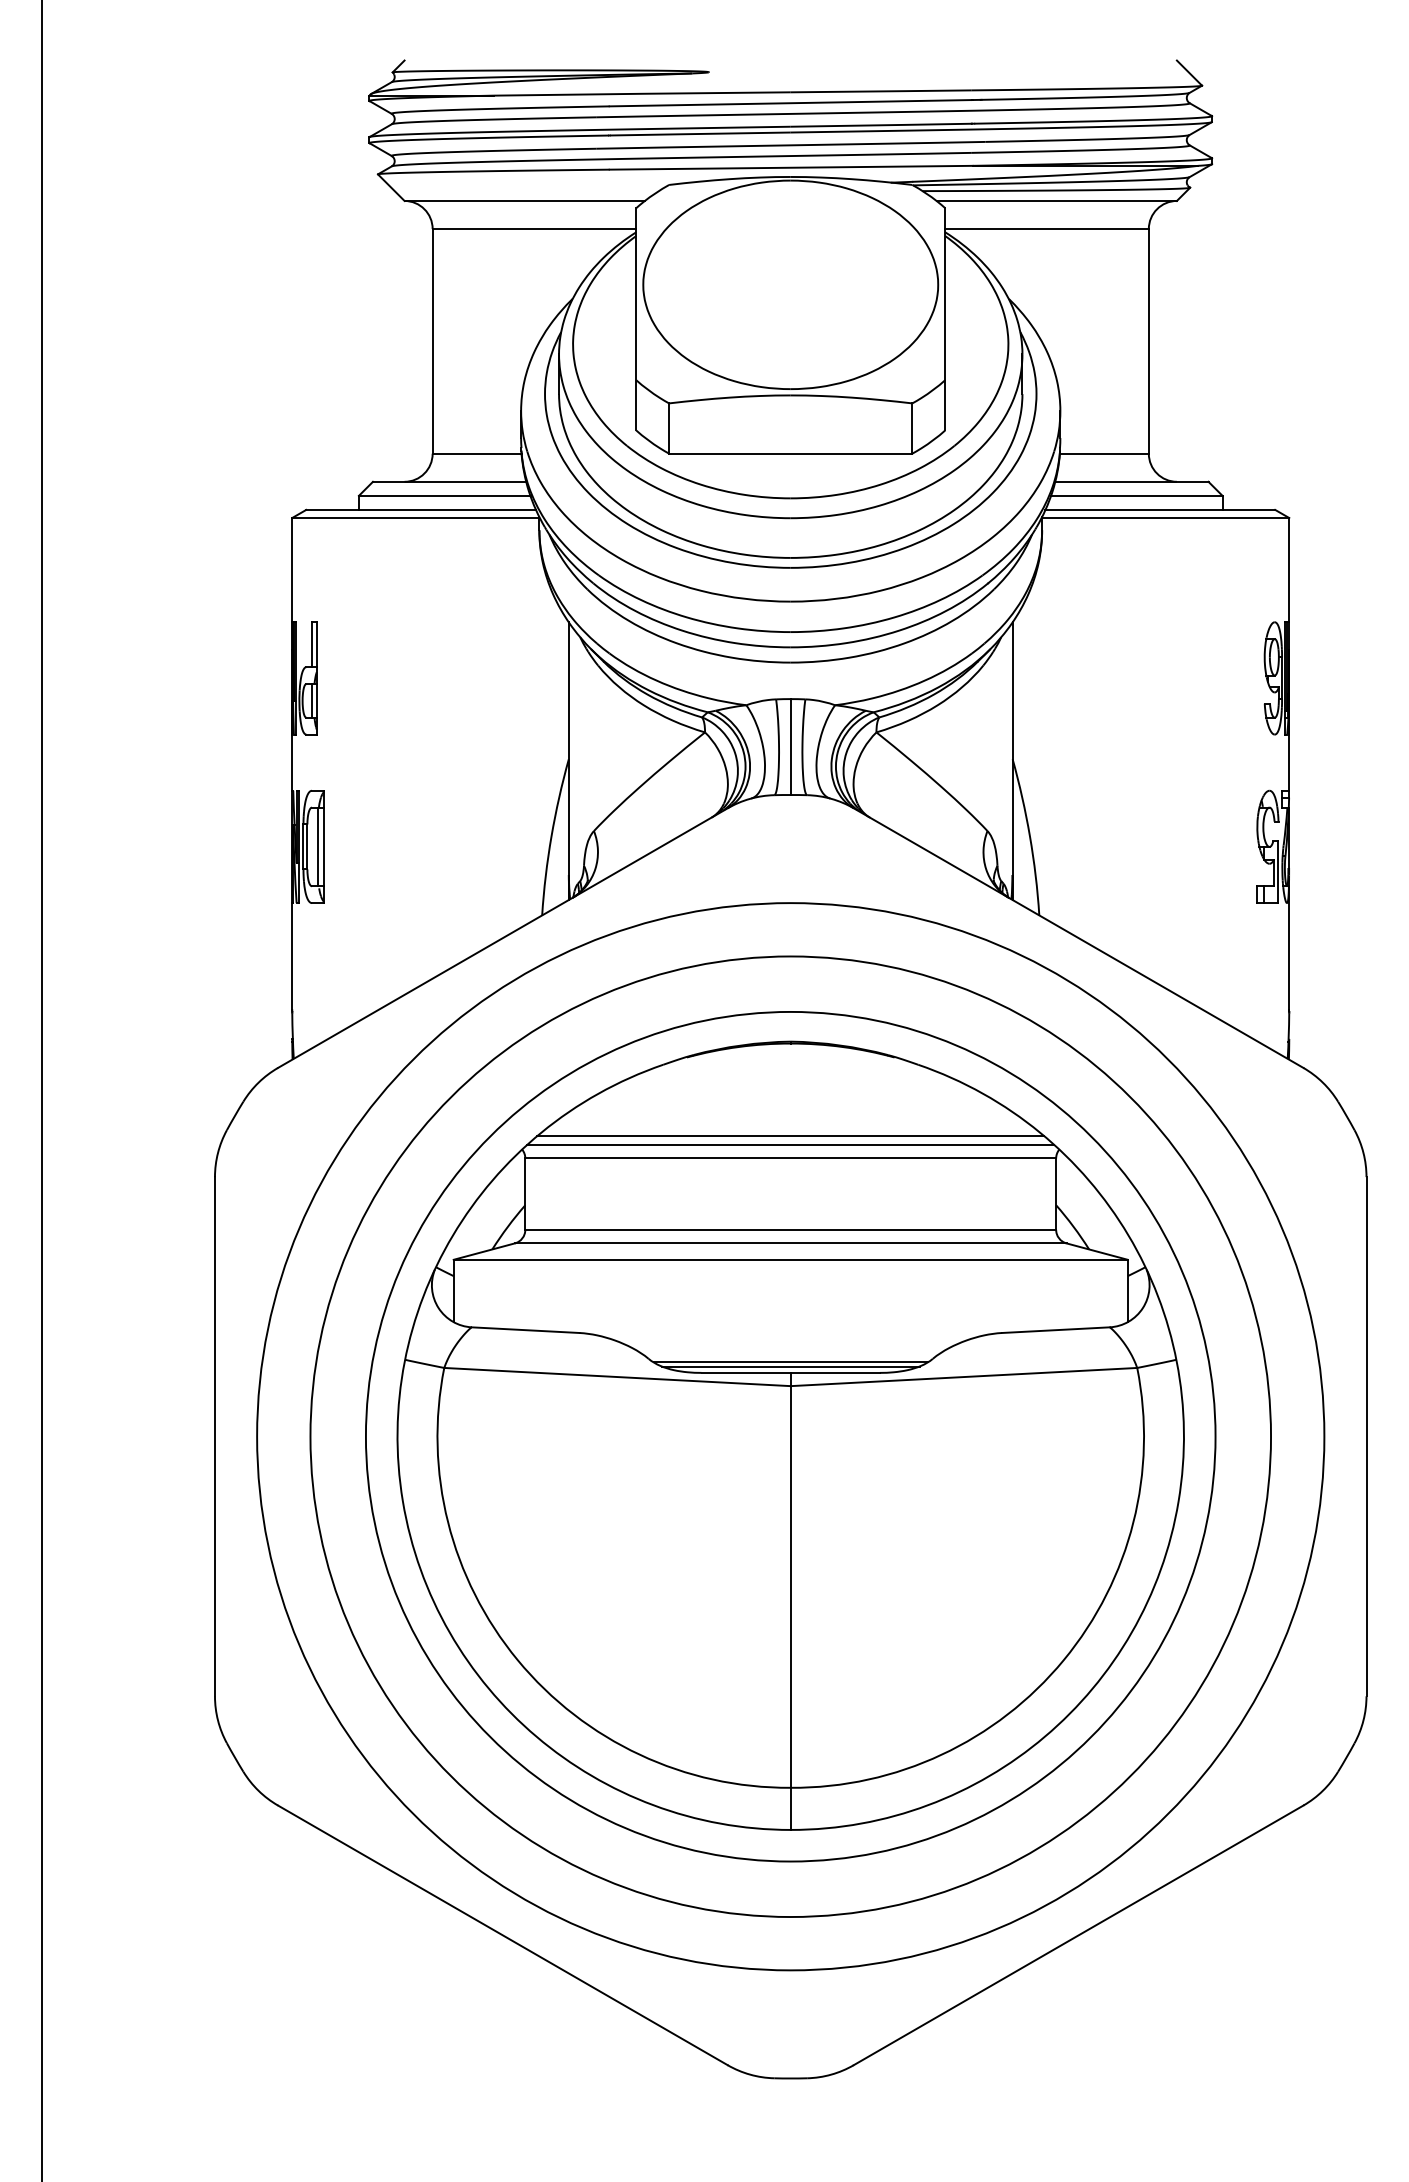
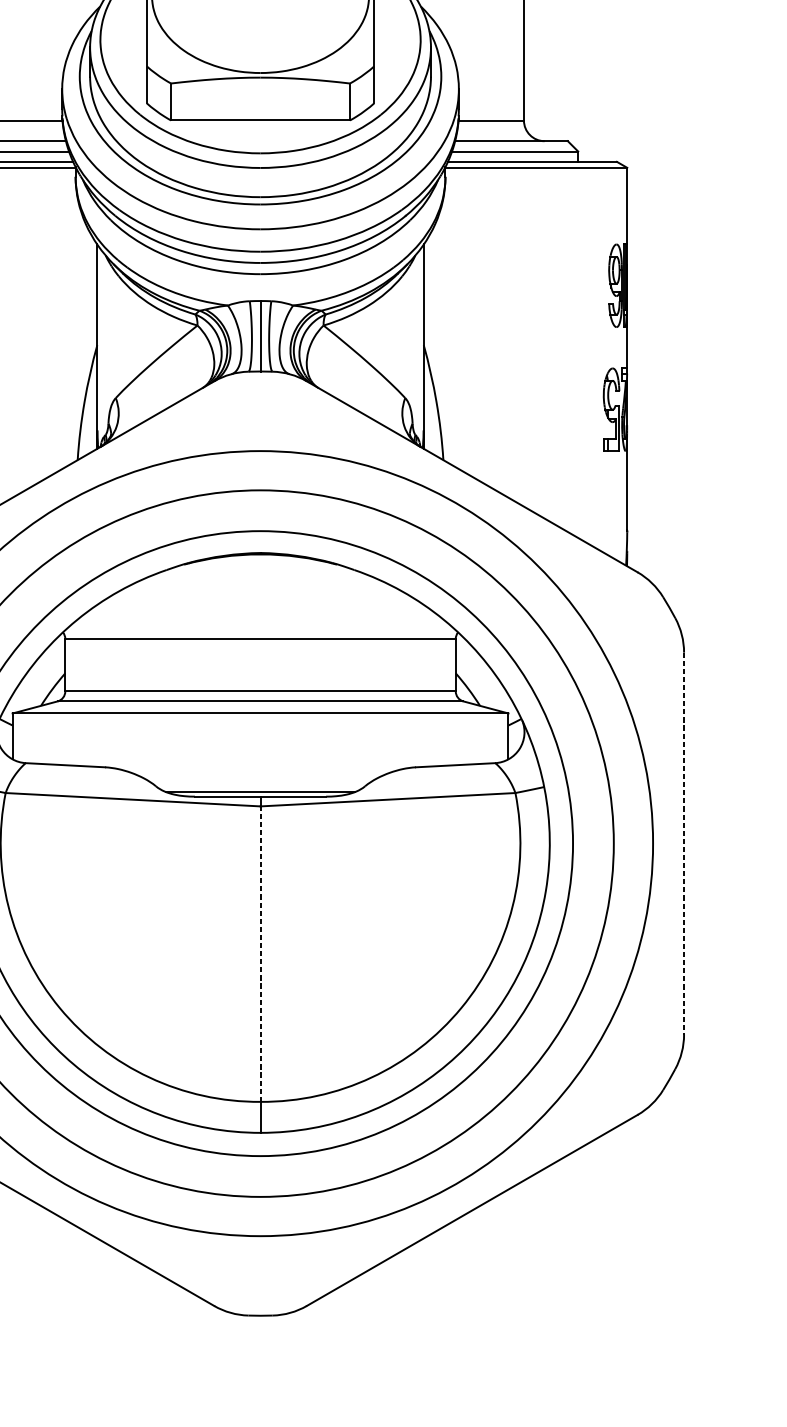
line: (790, 1136) -> (260, 622), removed
line: (790, 1144) -> (260, 628), removed
line: (790, 1362) -> (260, 789), removed
line: (1366, 1436) -> (684, 843), solid -> dashed
line: (790, 1586) -> (260, 953), solid -> dashed

